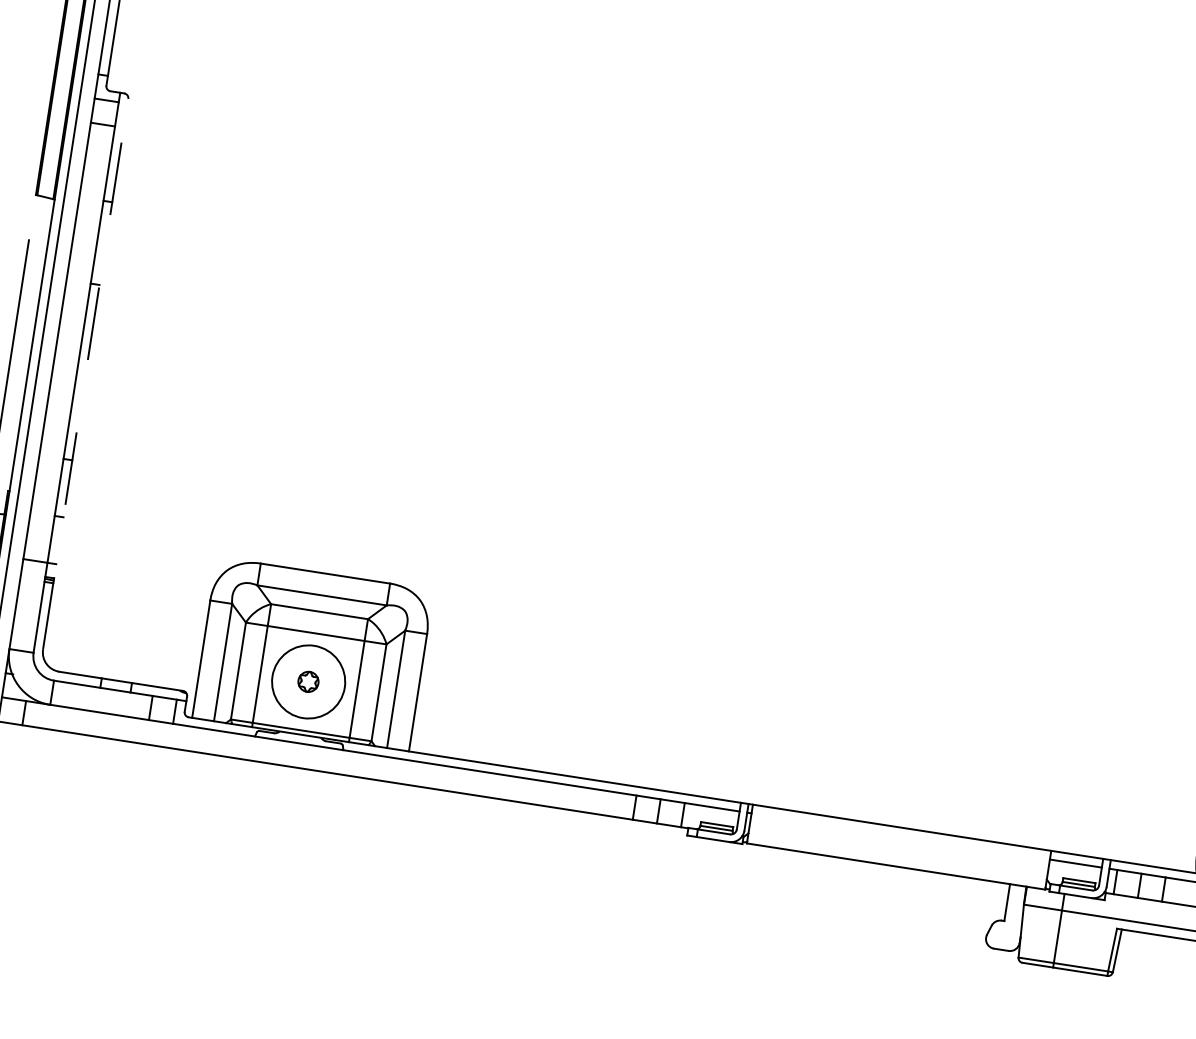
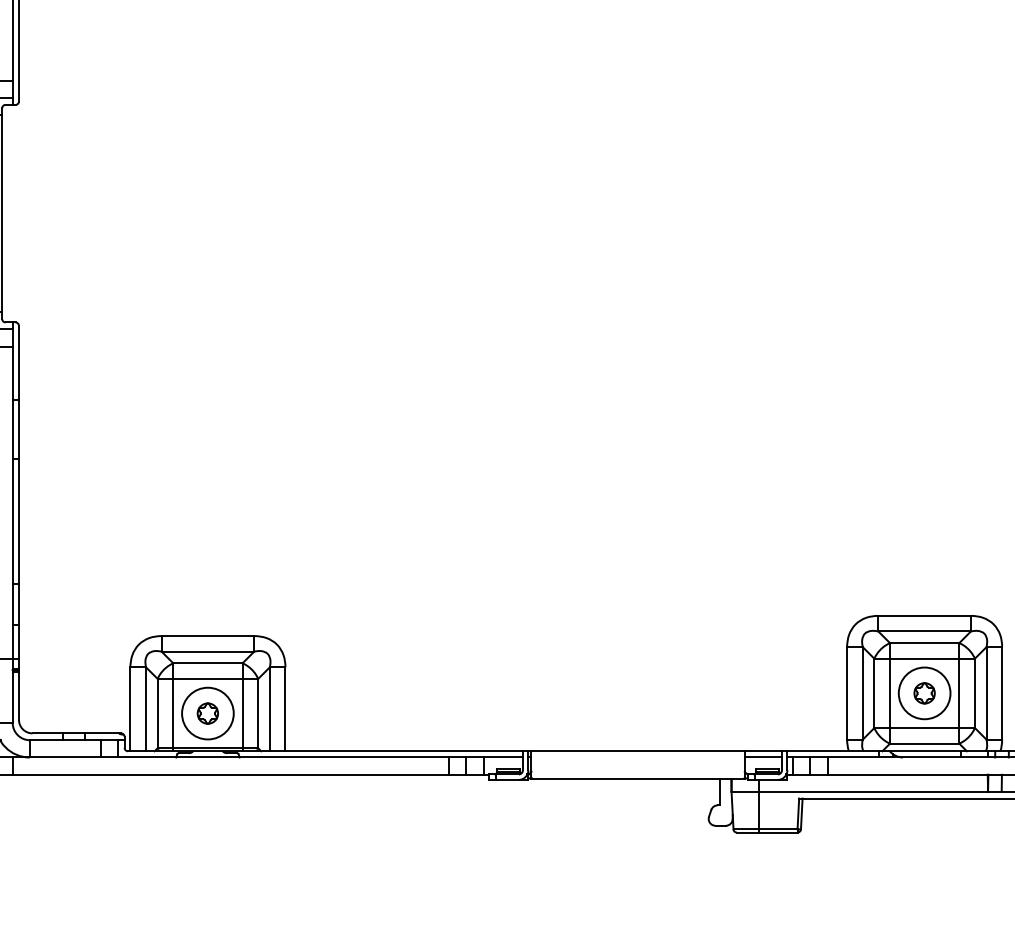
line: (85, 373) -> (18, 522), dashed -> solid
part: (308, 681) -> (207, 713), size x1.43

